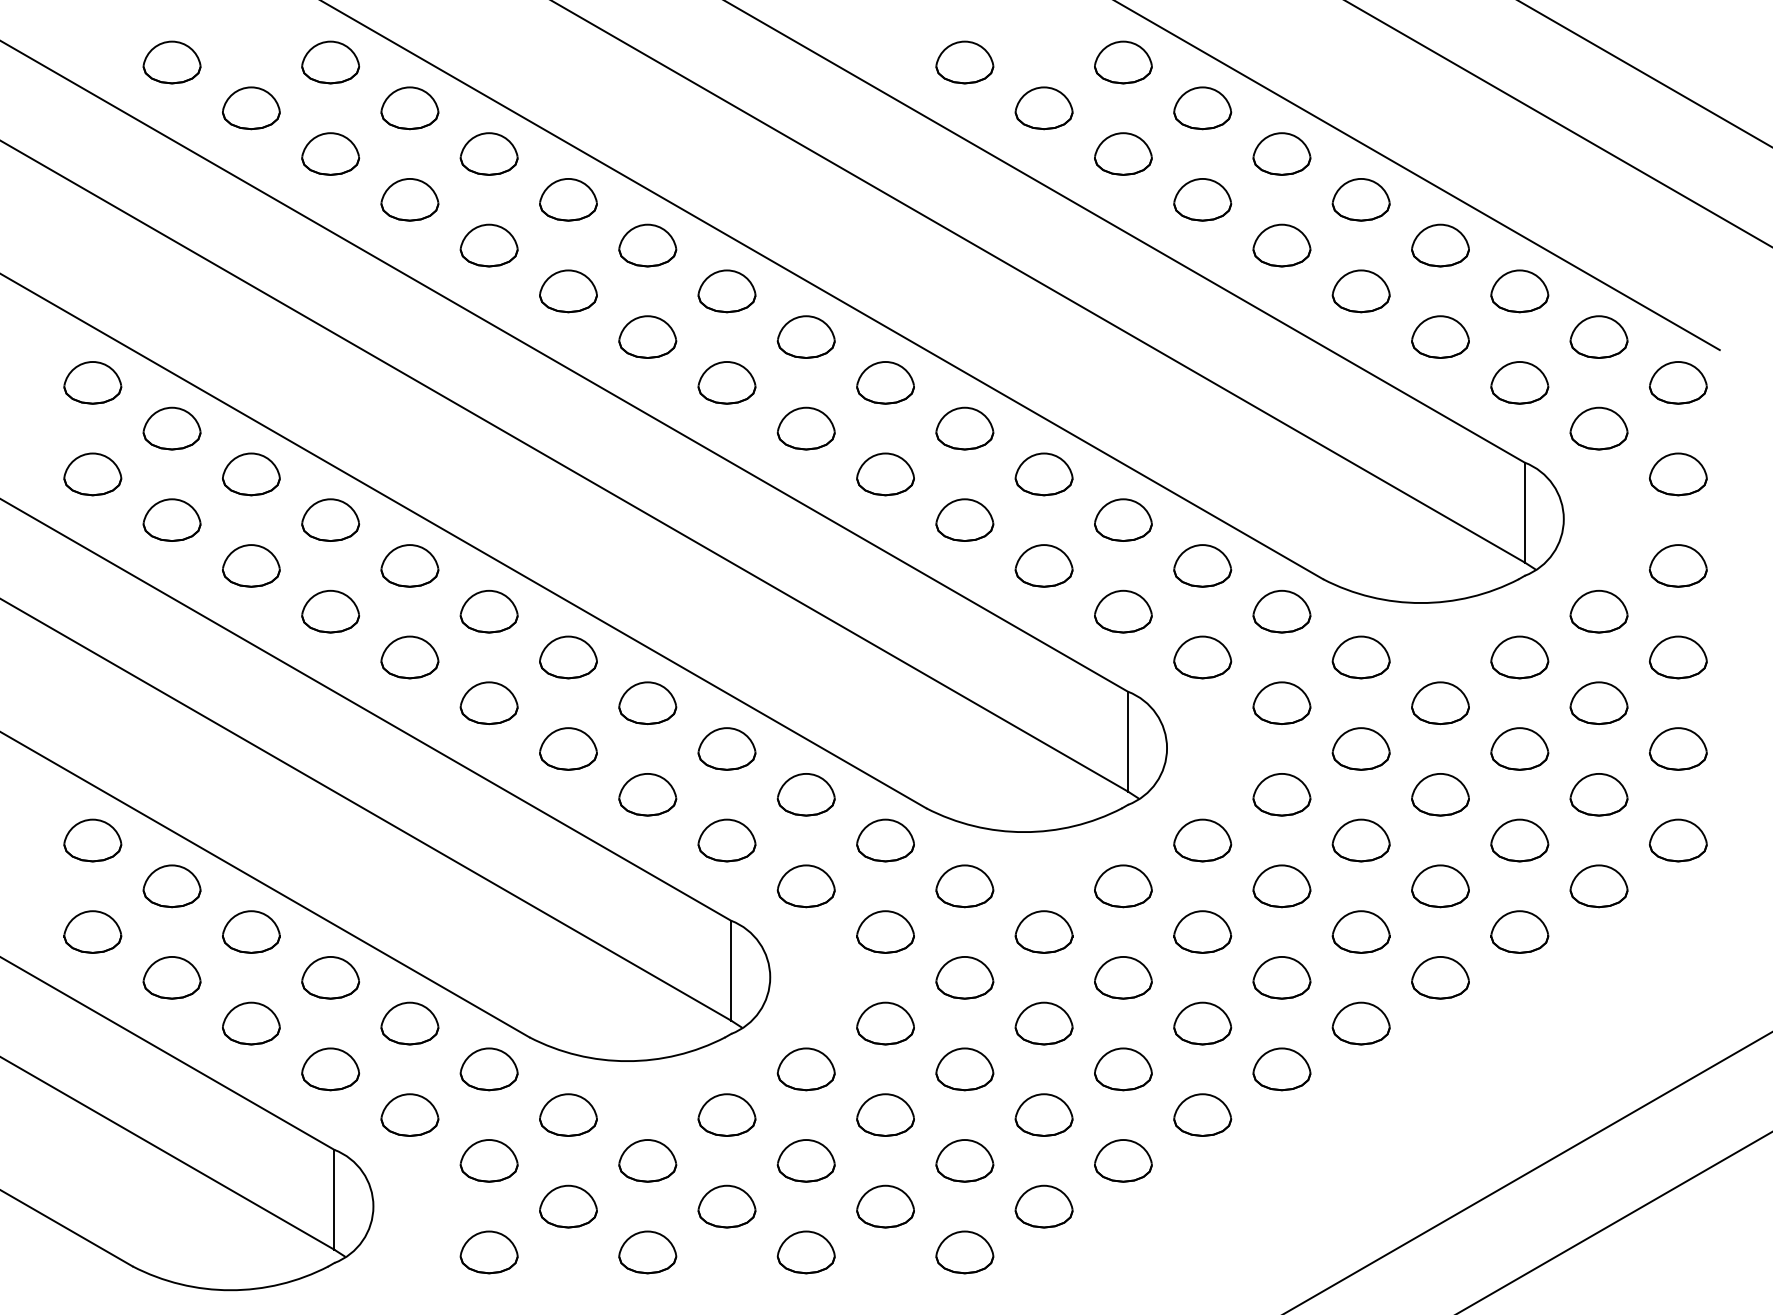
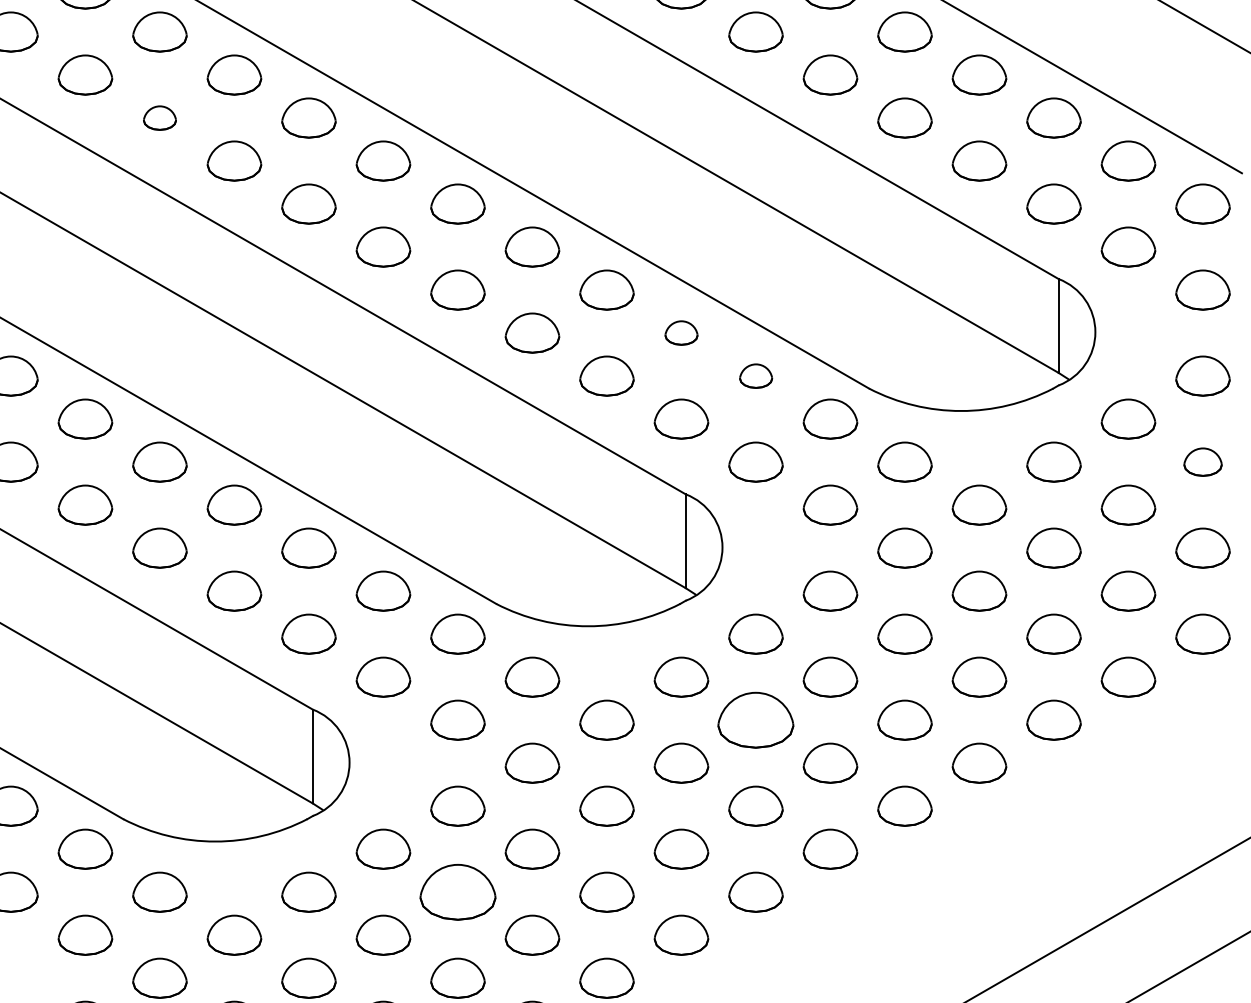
part: (568, 291) -> (159, 118), size x0.6
part: (1123, 519) -> (681, 332), size x0.6
part: (1202, 565) -> (755, 375), size x0.6
part: (1678, 657) -> (1203, 462), size x0.7
part: (1202, 931) -> (755, 719), size x1.4
part: (885, 1114) -> (457, 891), size x1.4

